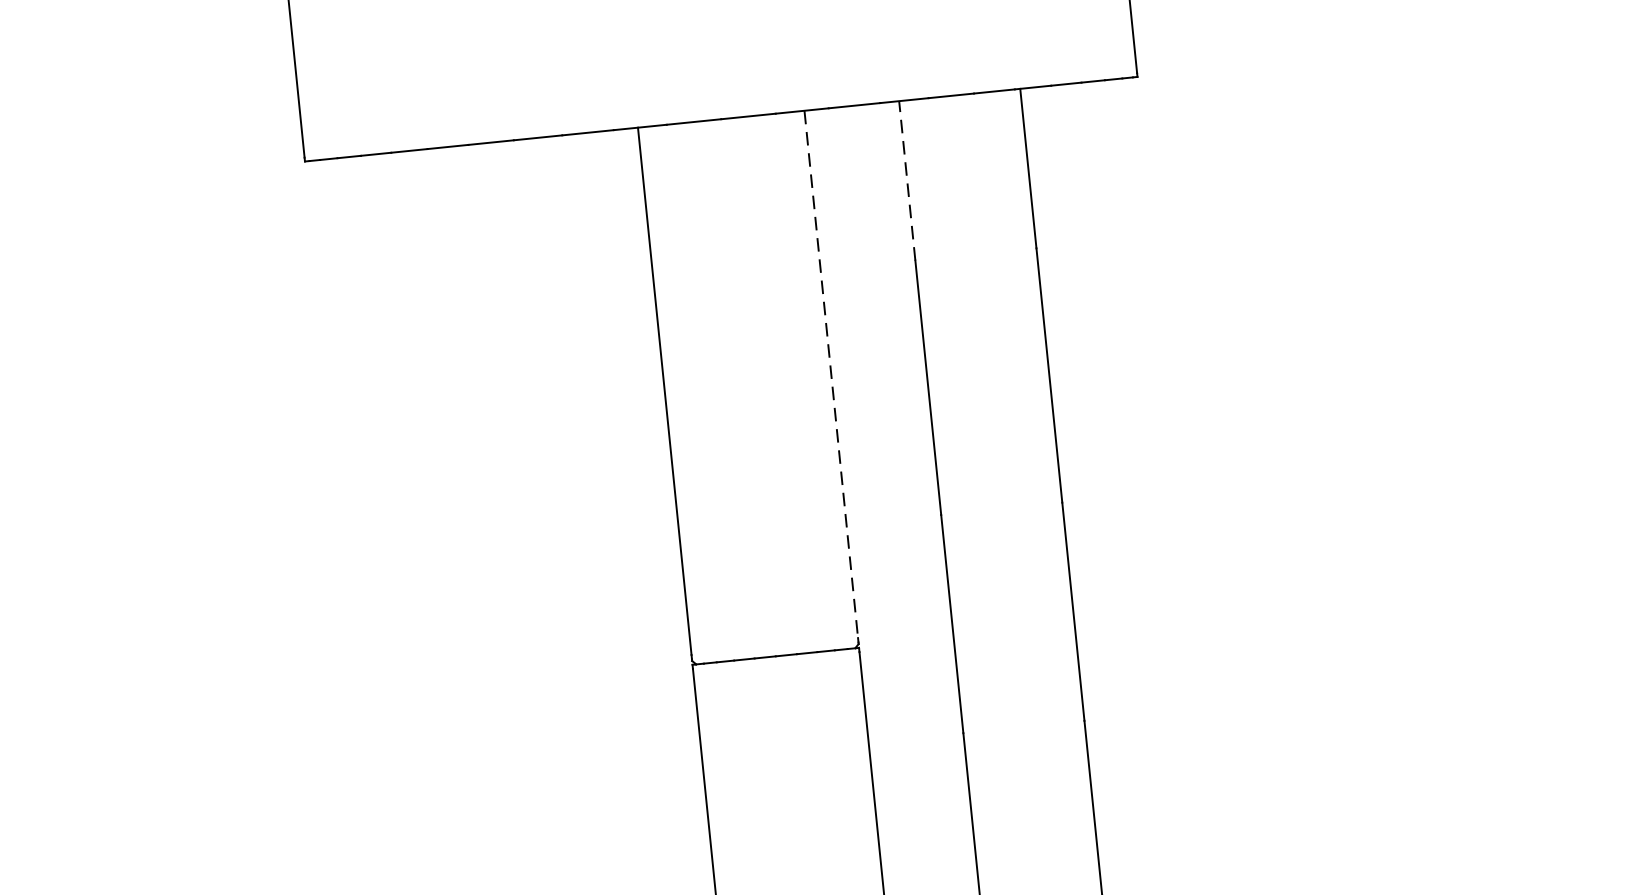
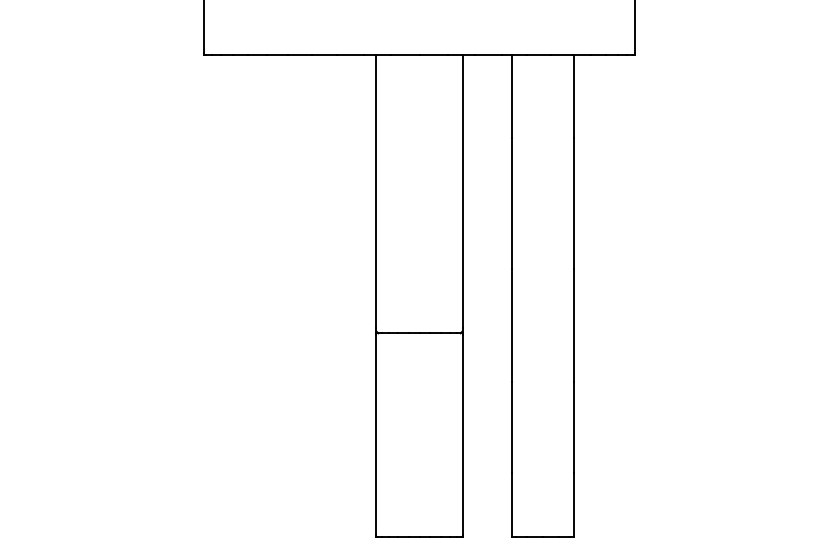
line: (906, 179) -> (511, 95), dashed -> solid
line: (830, 374) -> (462, 191), dashed -> solid

